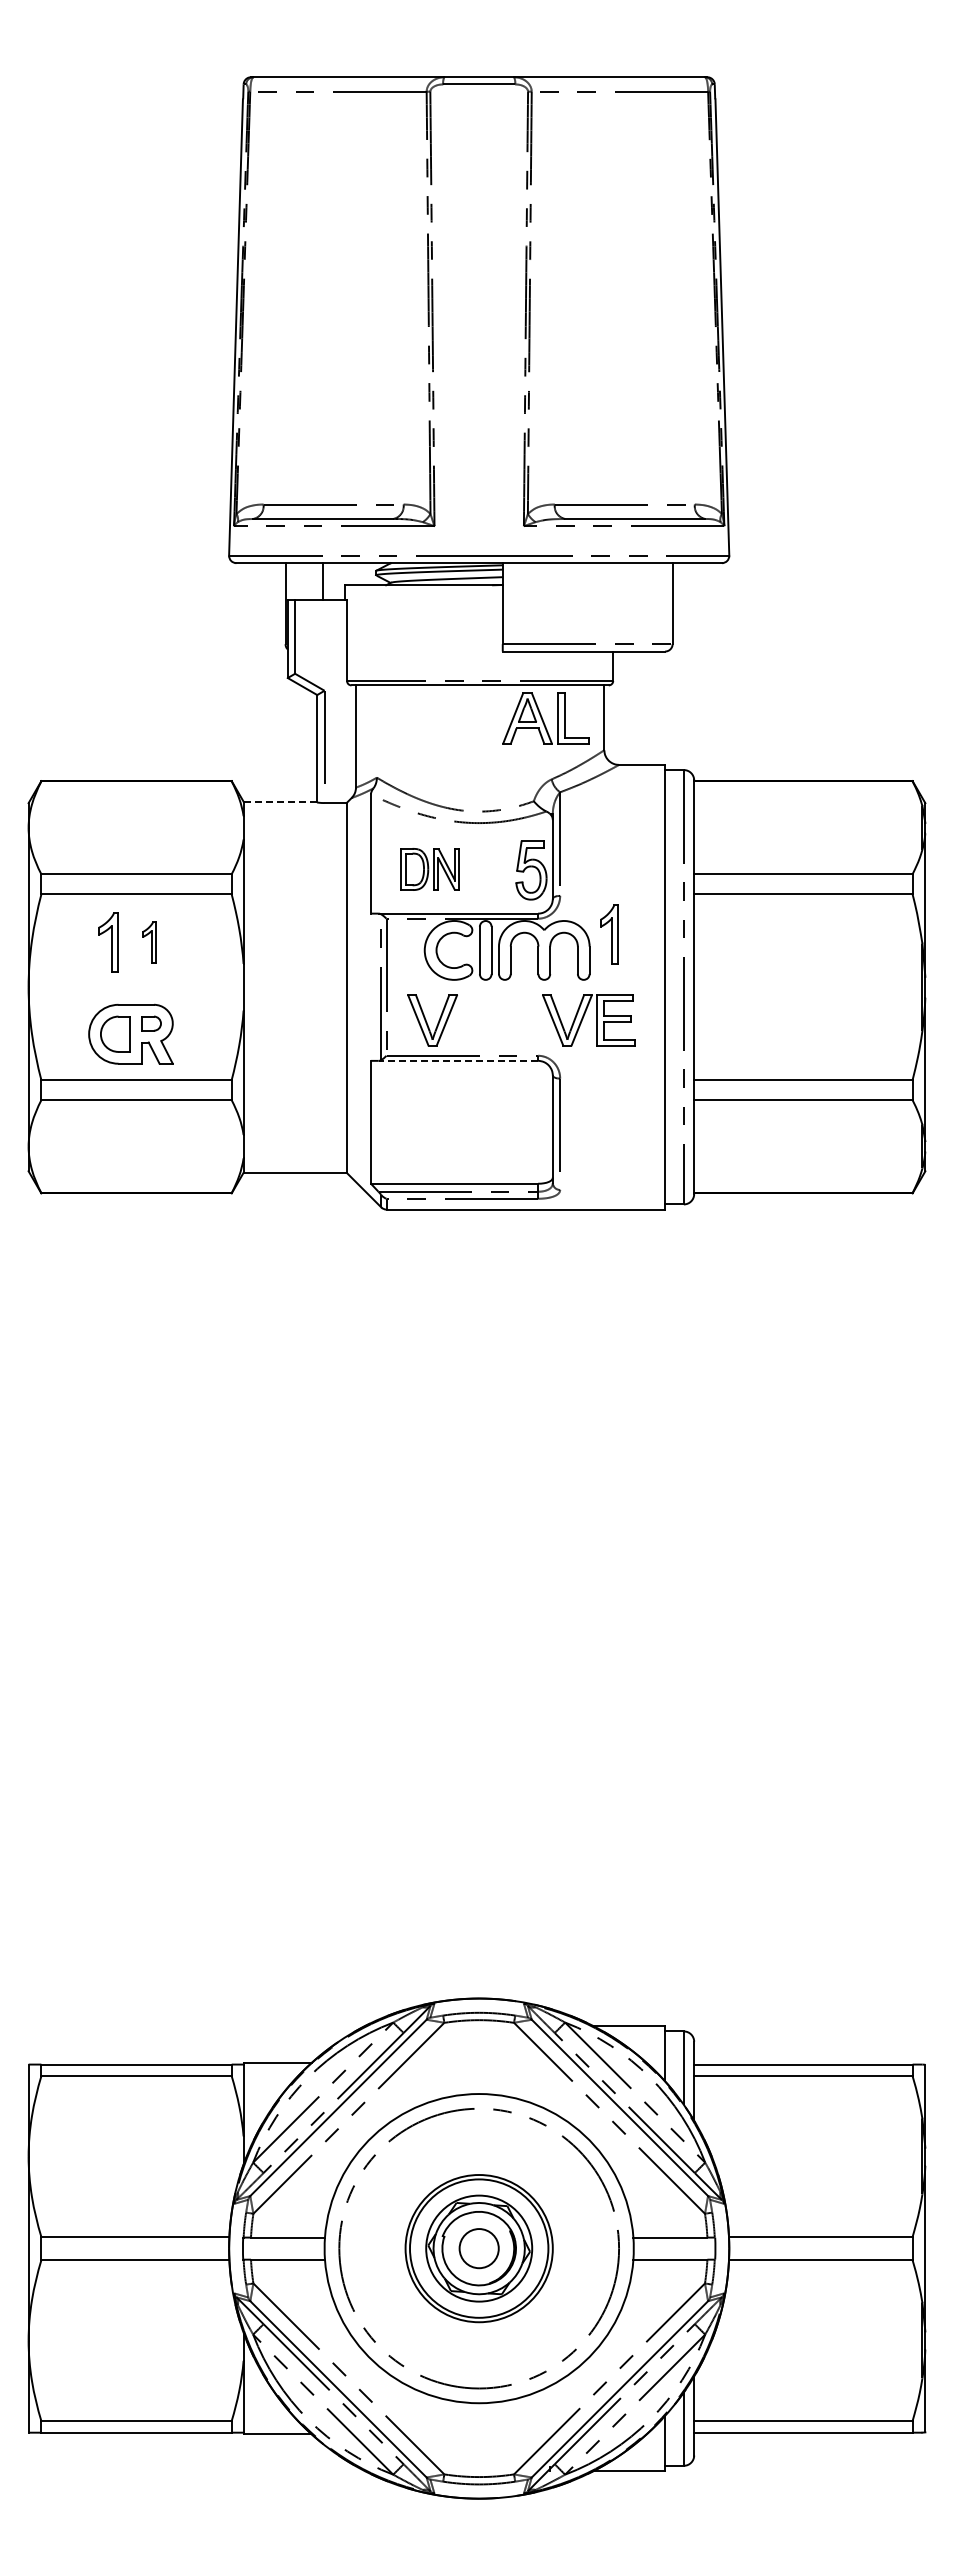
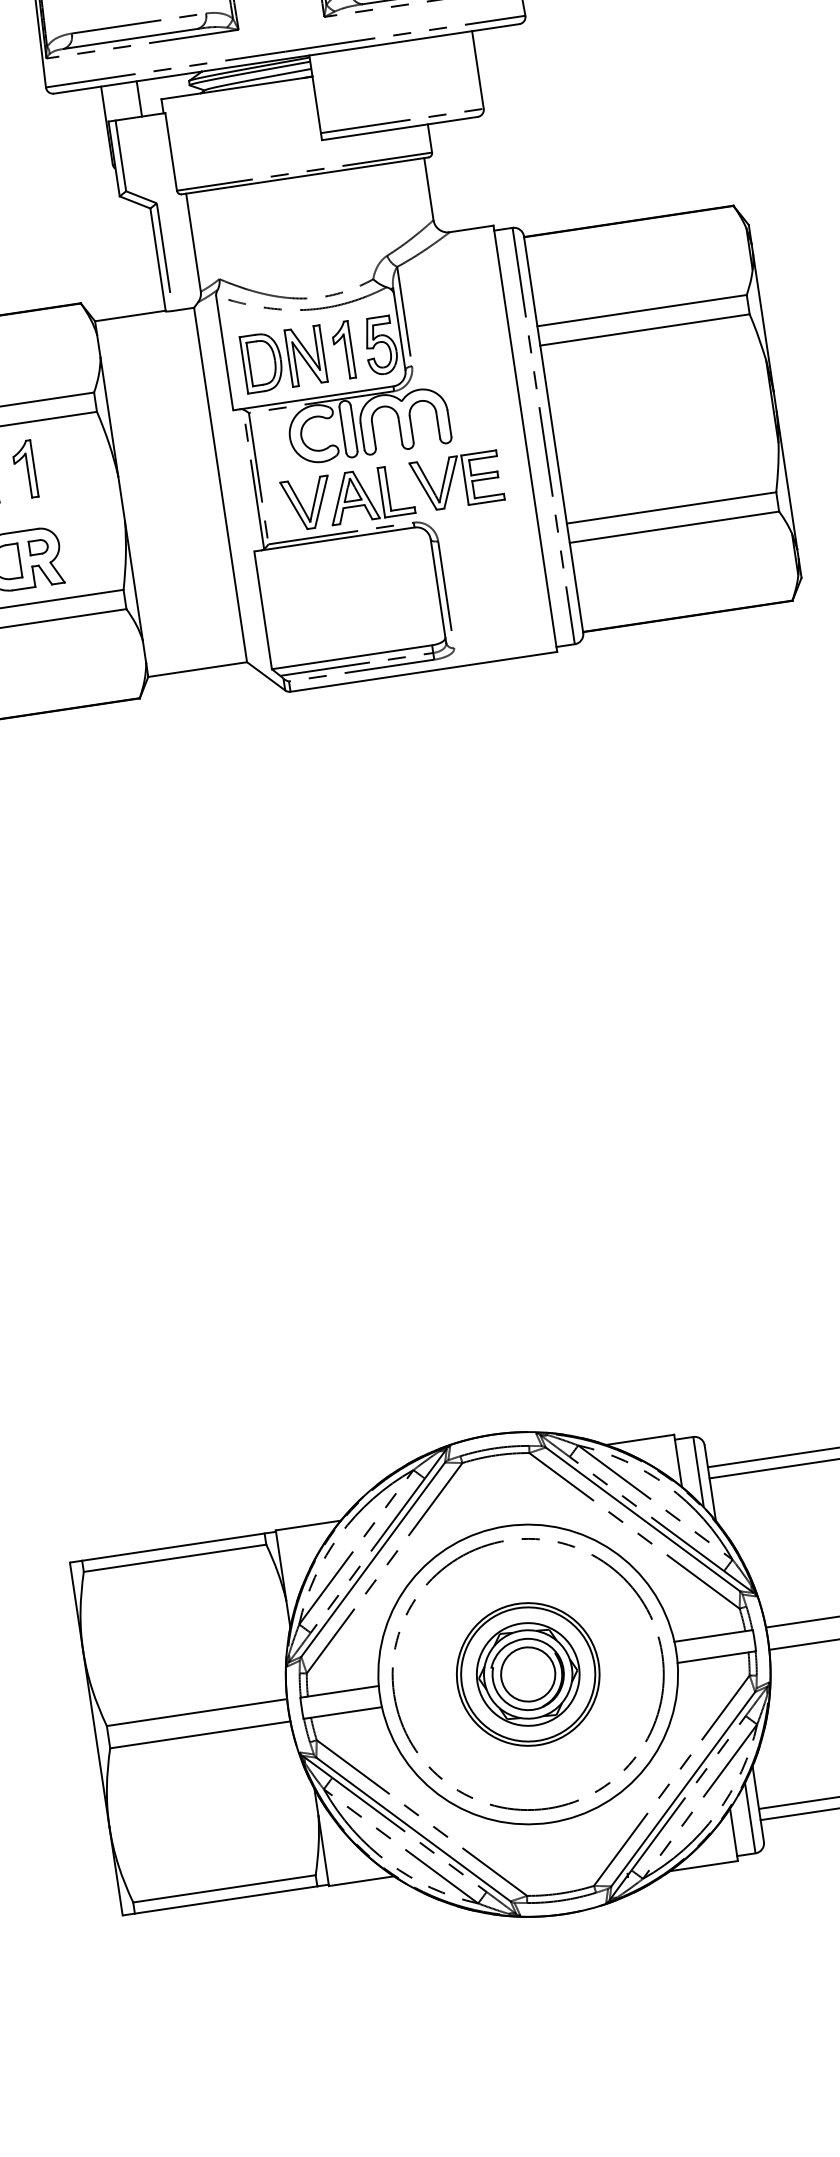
part: (545, 718) -> (369, 494), moved
line: (280, 801) -> (130, 315), dashed -> solid
part: (430, 869) -> (283, 359), size x1.43
part: (609, 934) -> (343, 350), moved
part: (149, 942) -> (25, 469), size x1.43
line: (458, 1060) -> (338, 538), dashed -> solid
circle: (479, 2248) -> (528, 1674), size x1.43

